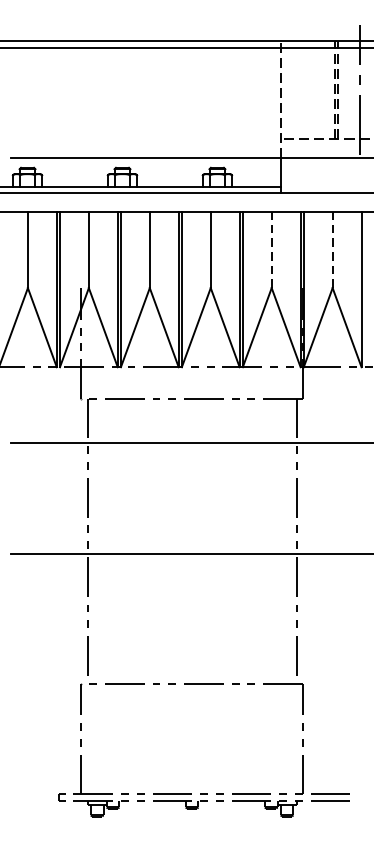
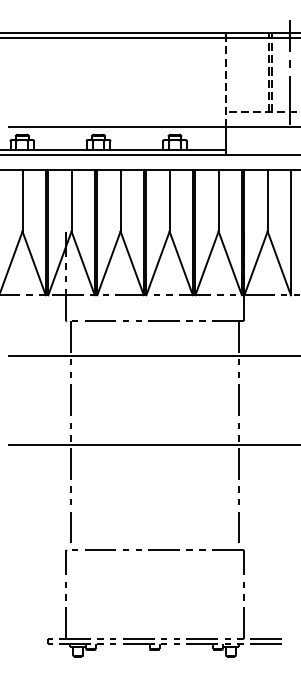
line: (271, 250) -> (218, 201), dashed -> solid
line: (332, 250) -> (267, 201), dashed -> solid

